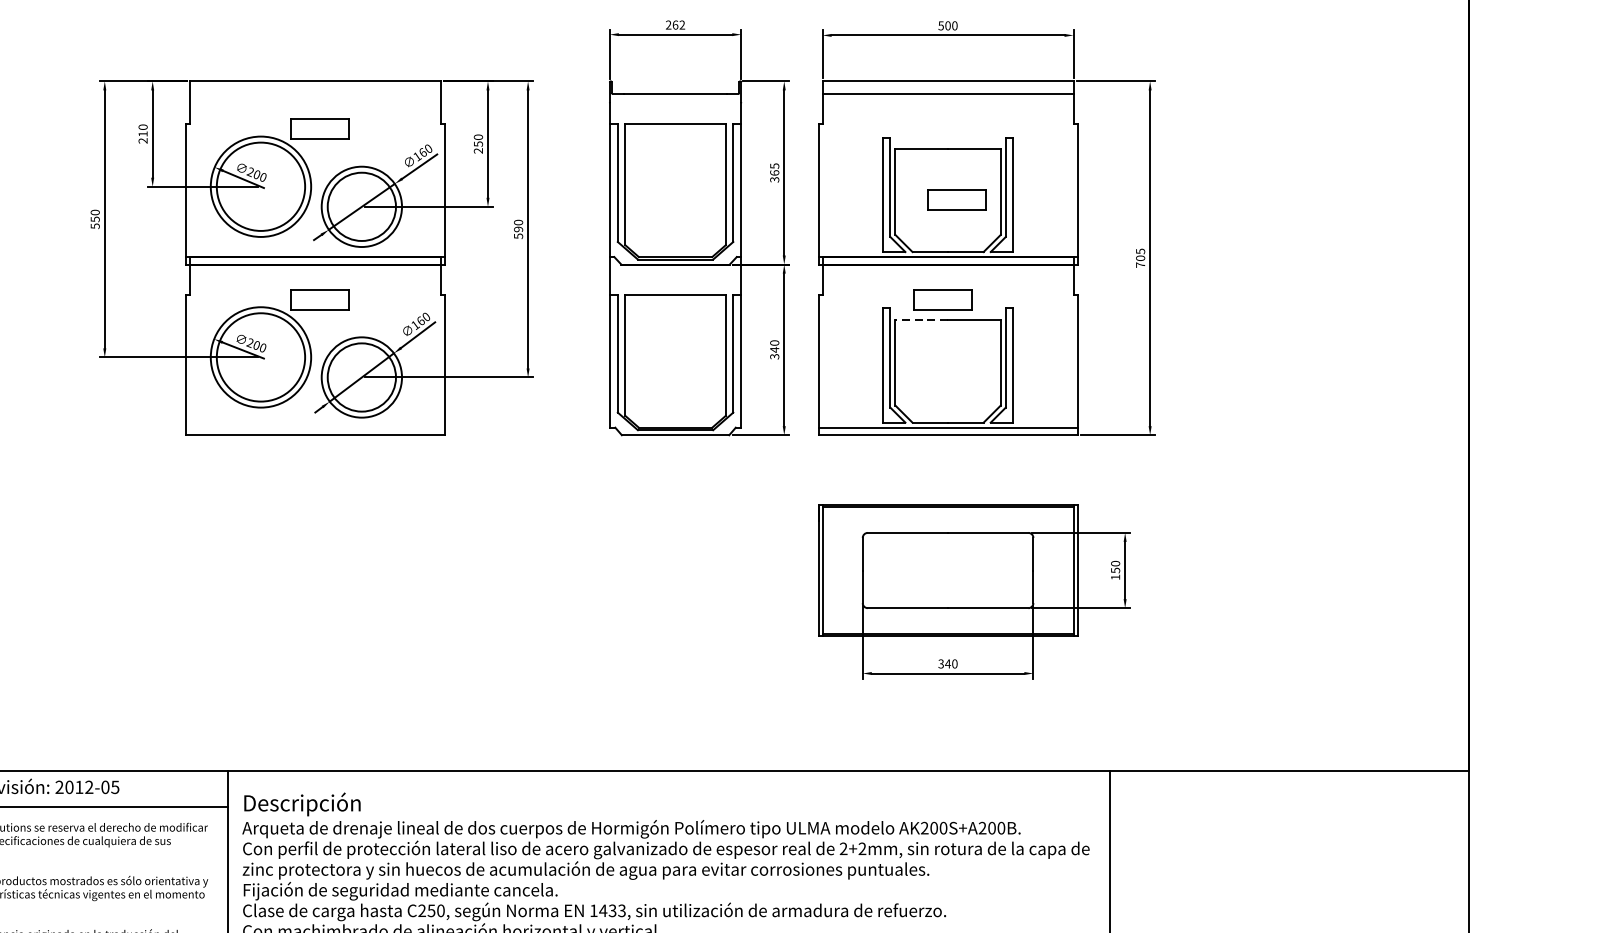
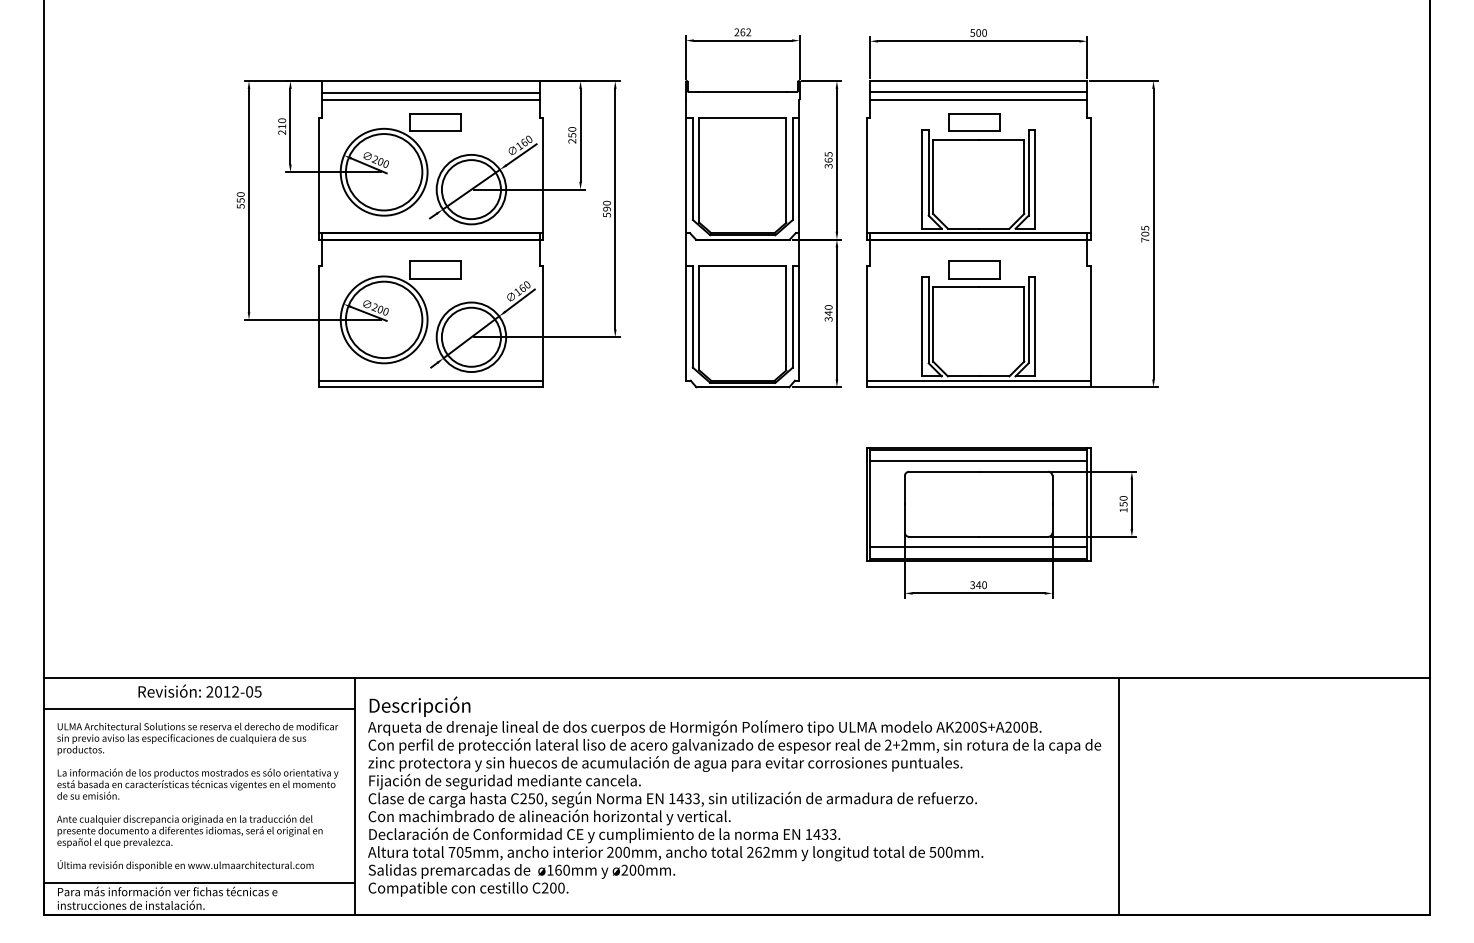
line: (314, 94) -> (430, 92), added
line: (314, 102) -> (430, 99), added
line: (947, 102) -> (978, 99), added
part: (957, 199) -> (974, 122), moved
line: (921, 319) -> (955, 287), dashed -> solid
line: (315, 427) -> (431, 380), added
line: (947, 521) -> (978, 461), added
line: (947, 620) -> (978, 547), added

